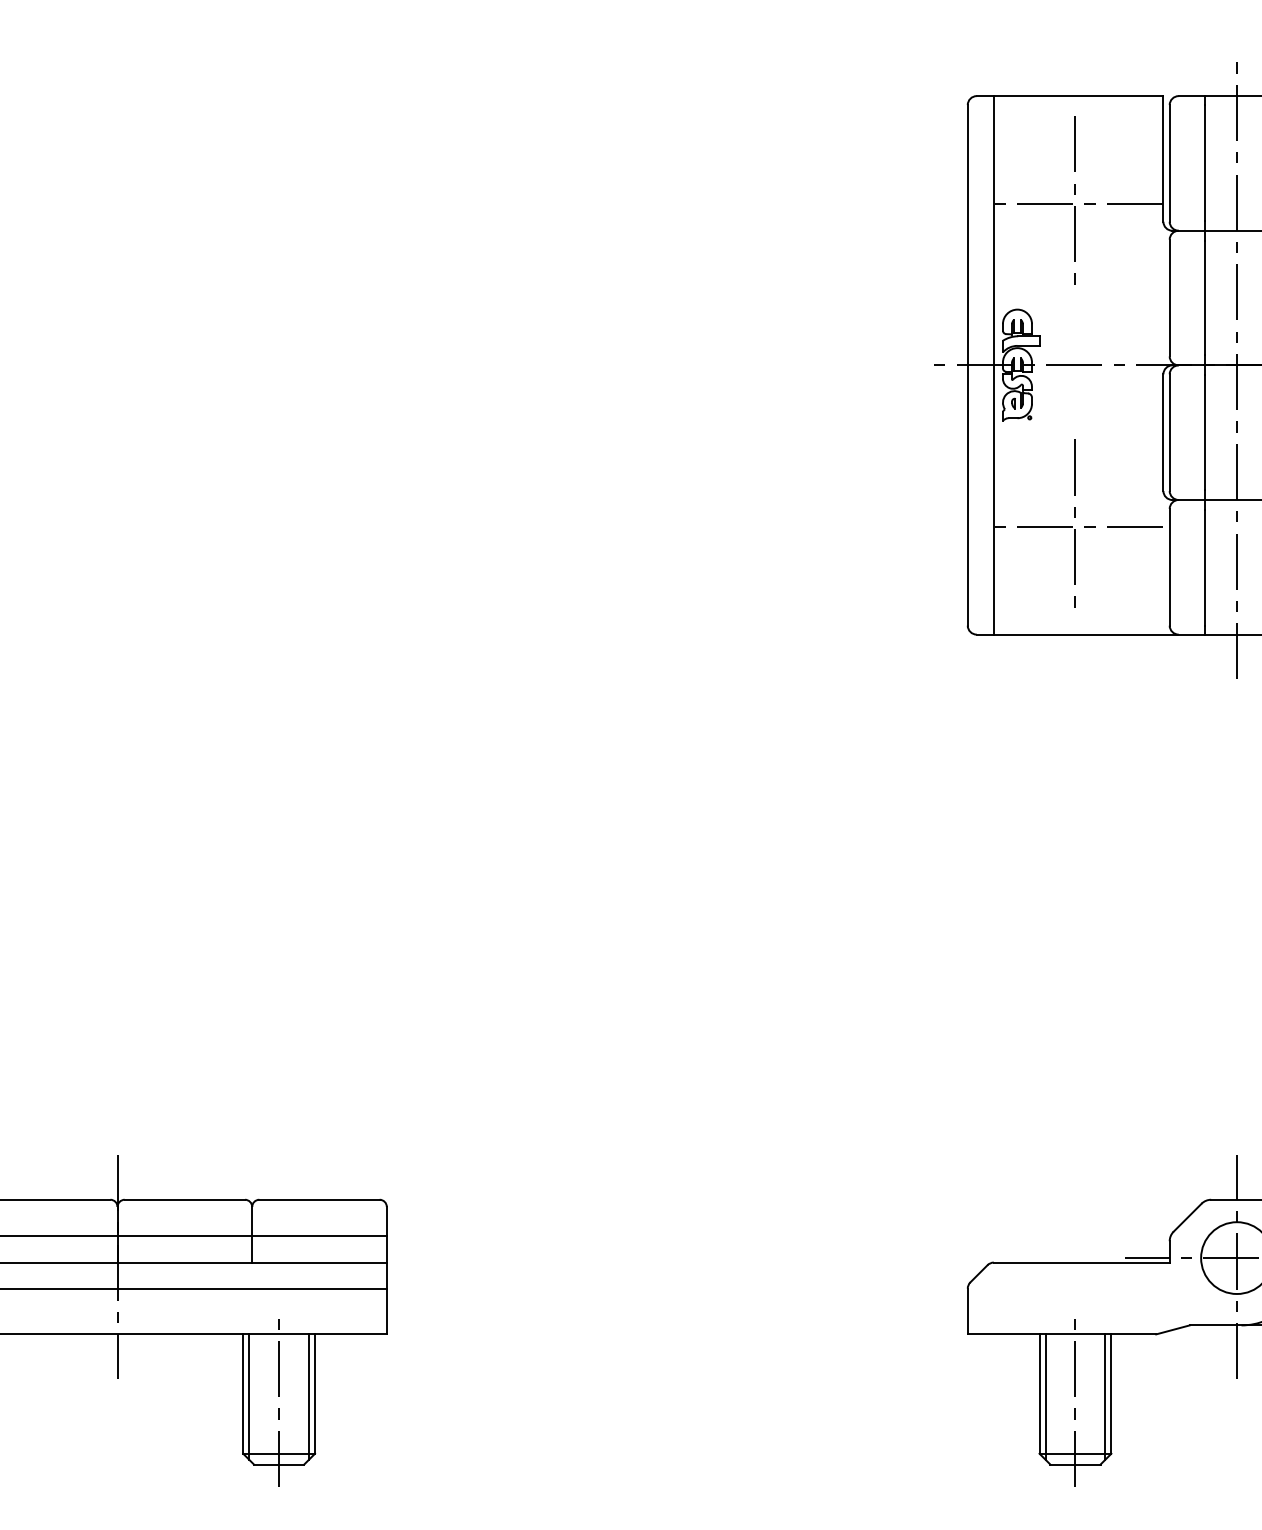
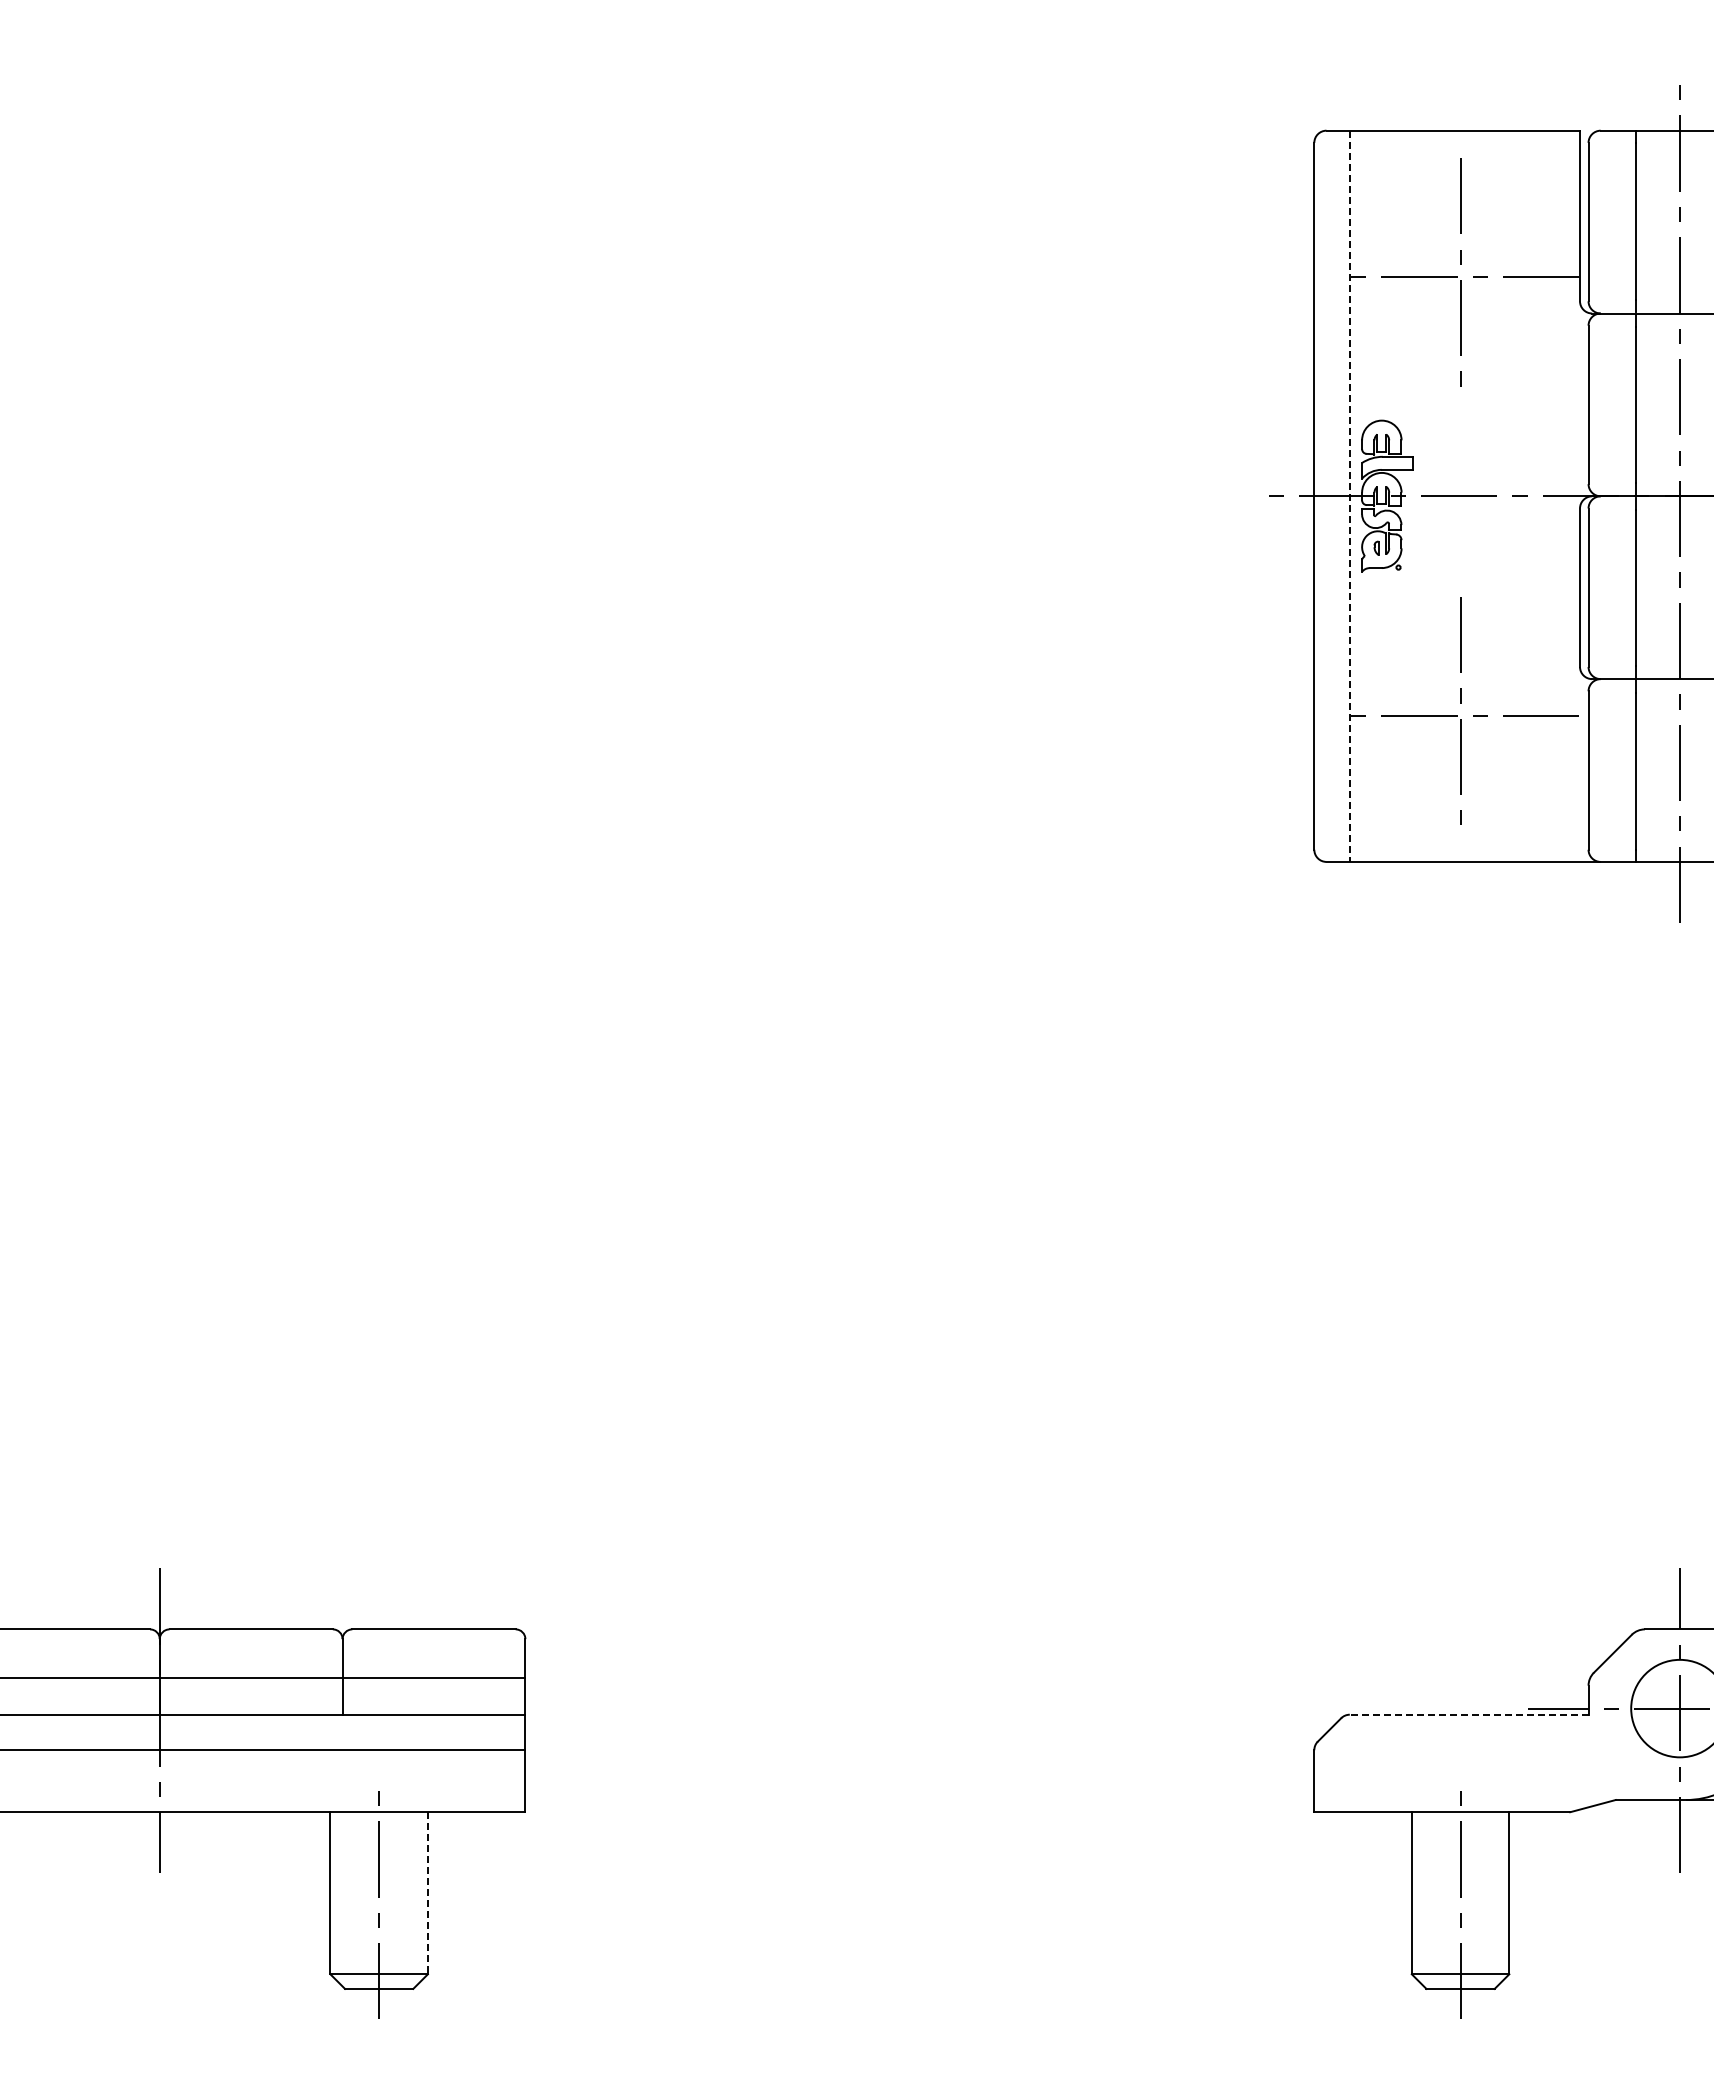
line: (993, 365) -> (1349, 496), solid -> dashed
line: (1081, 1262) -> (1468, 1714), solid -> dashed
line: (314, 1394) -> (427, 1893), solid -> dashed
line: (249, 1397) -> (338, 1897), removed
line: (308, 1397) -> (419, 1897), removed
line: (1045, 1397) -> (1419, 1897), removed
line: (1105, 1397) -> (1501, 1897), removed

